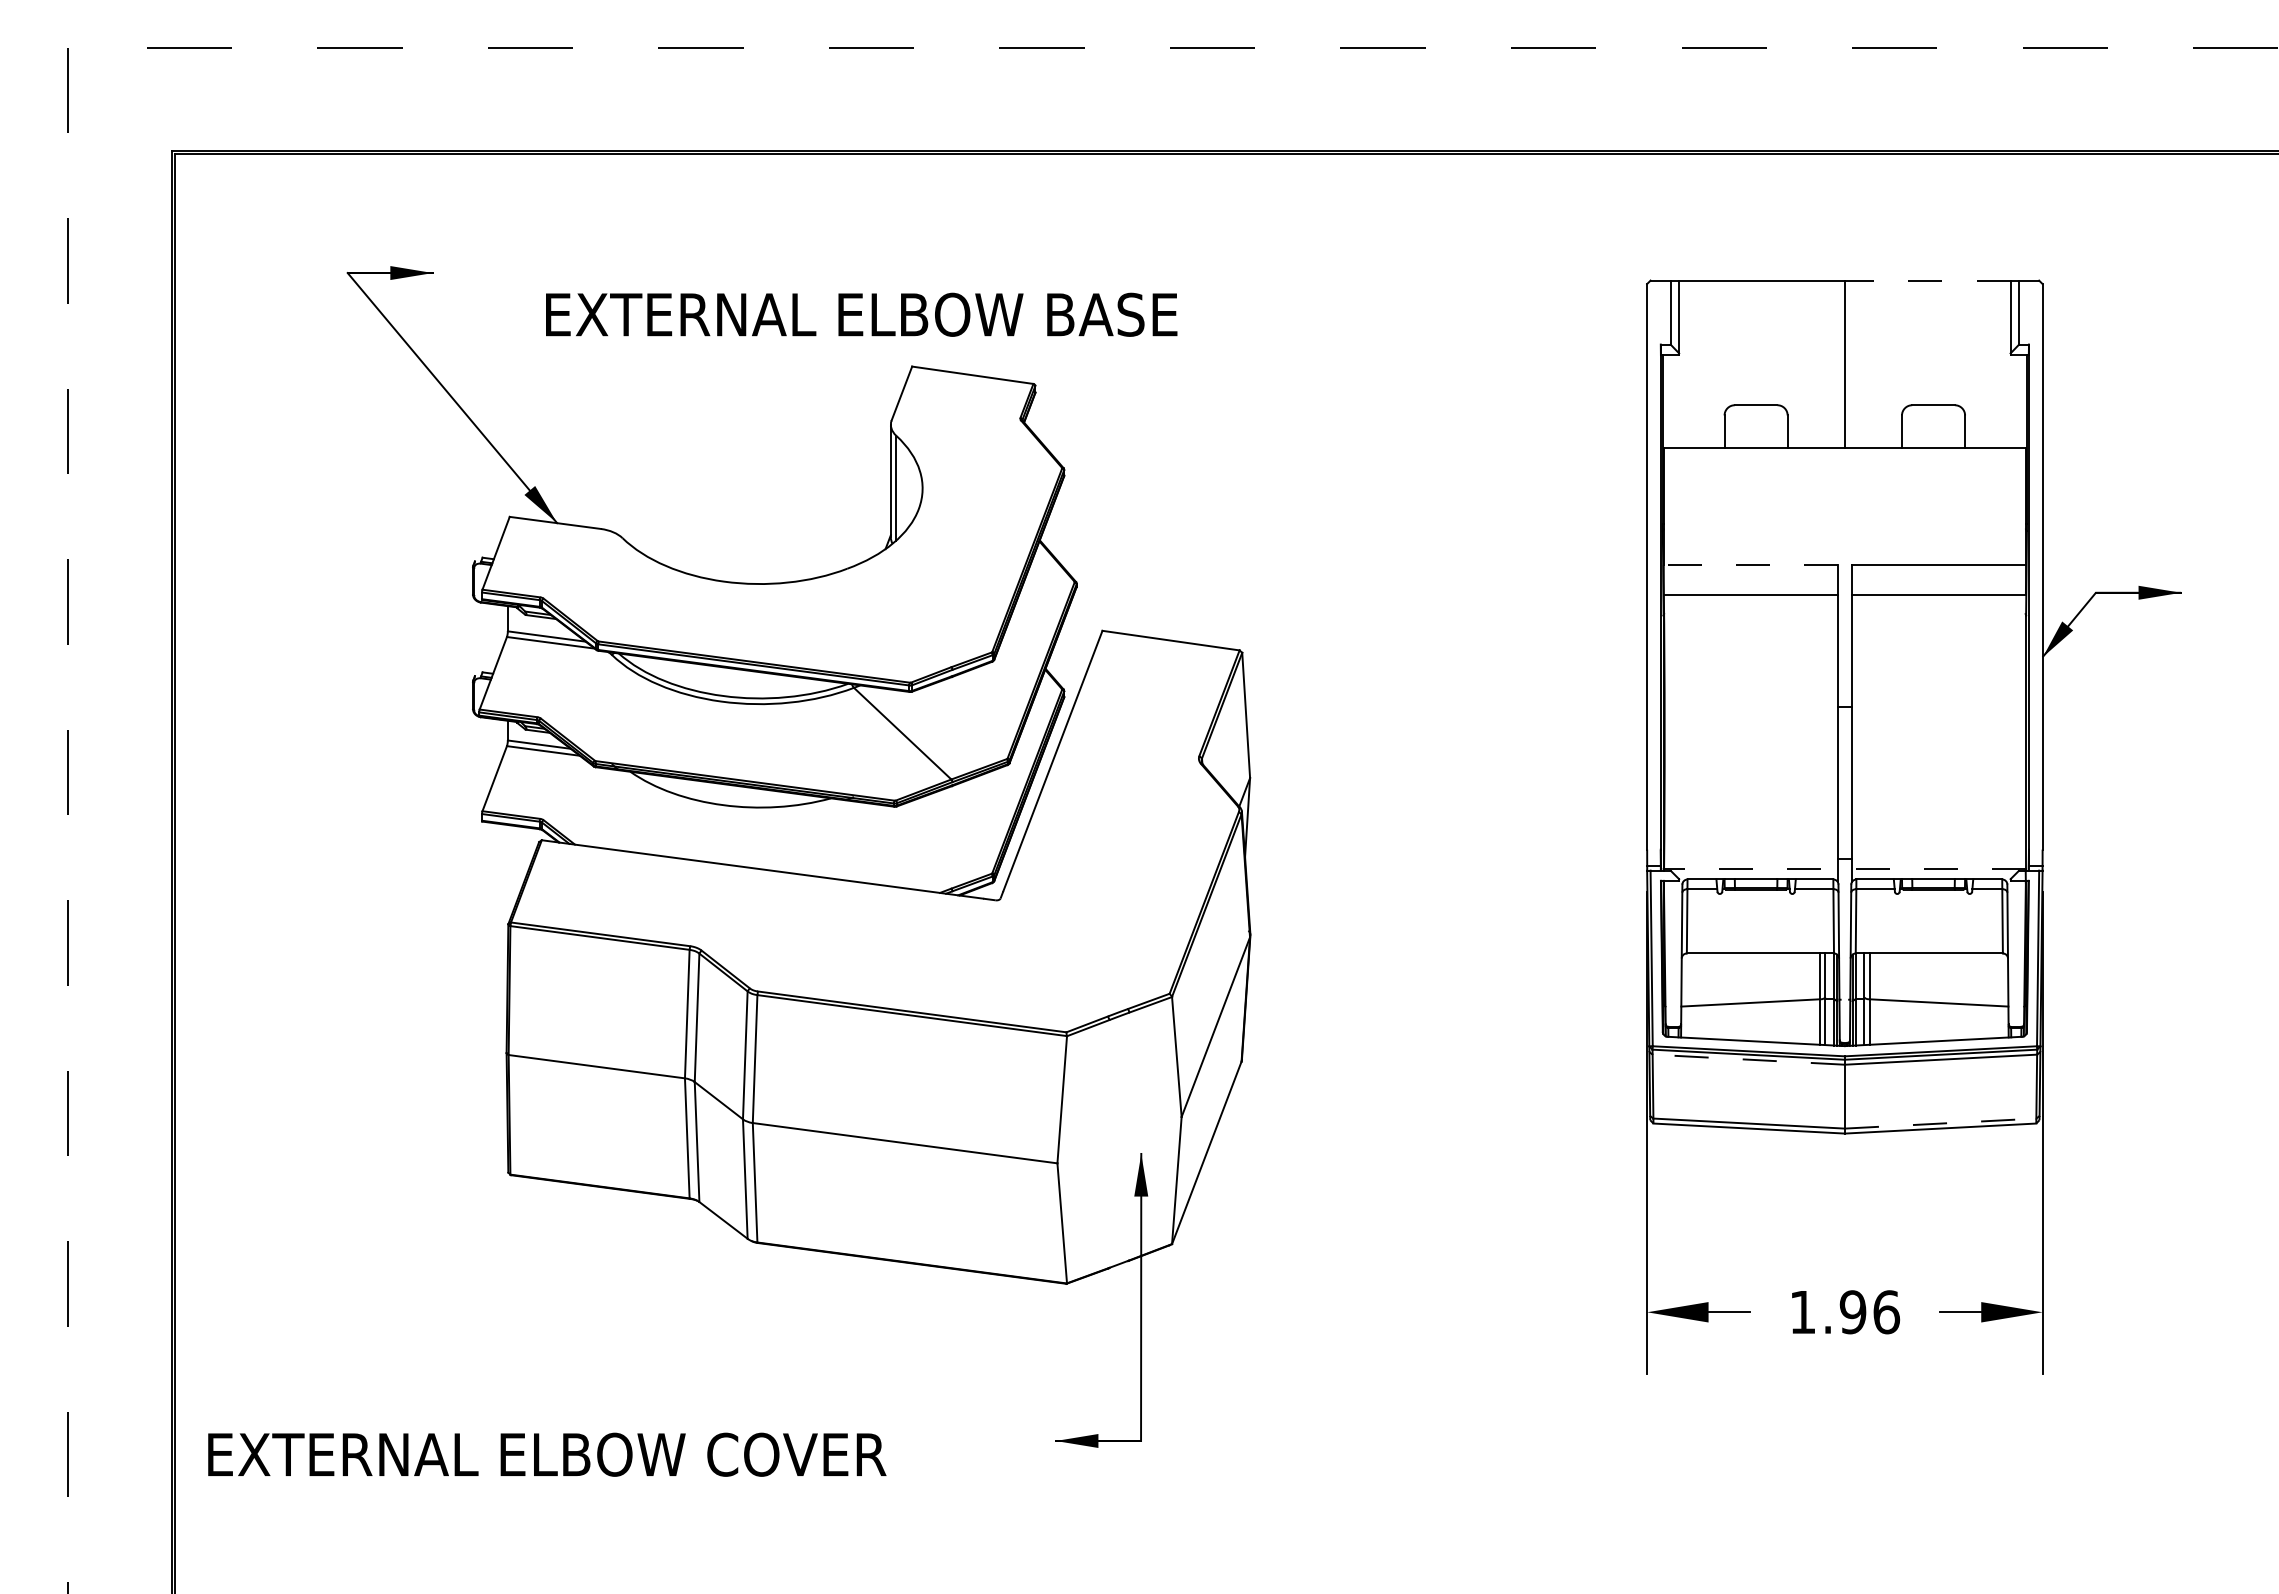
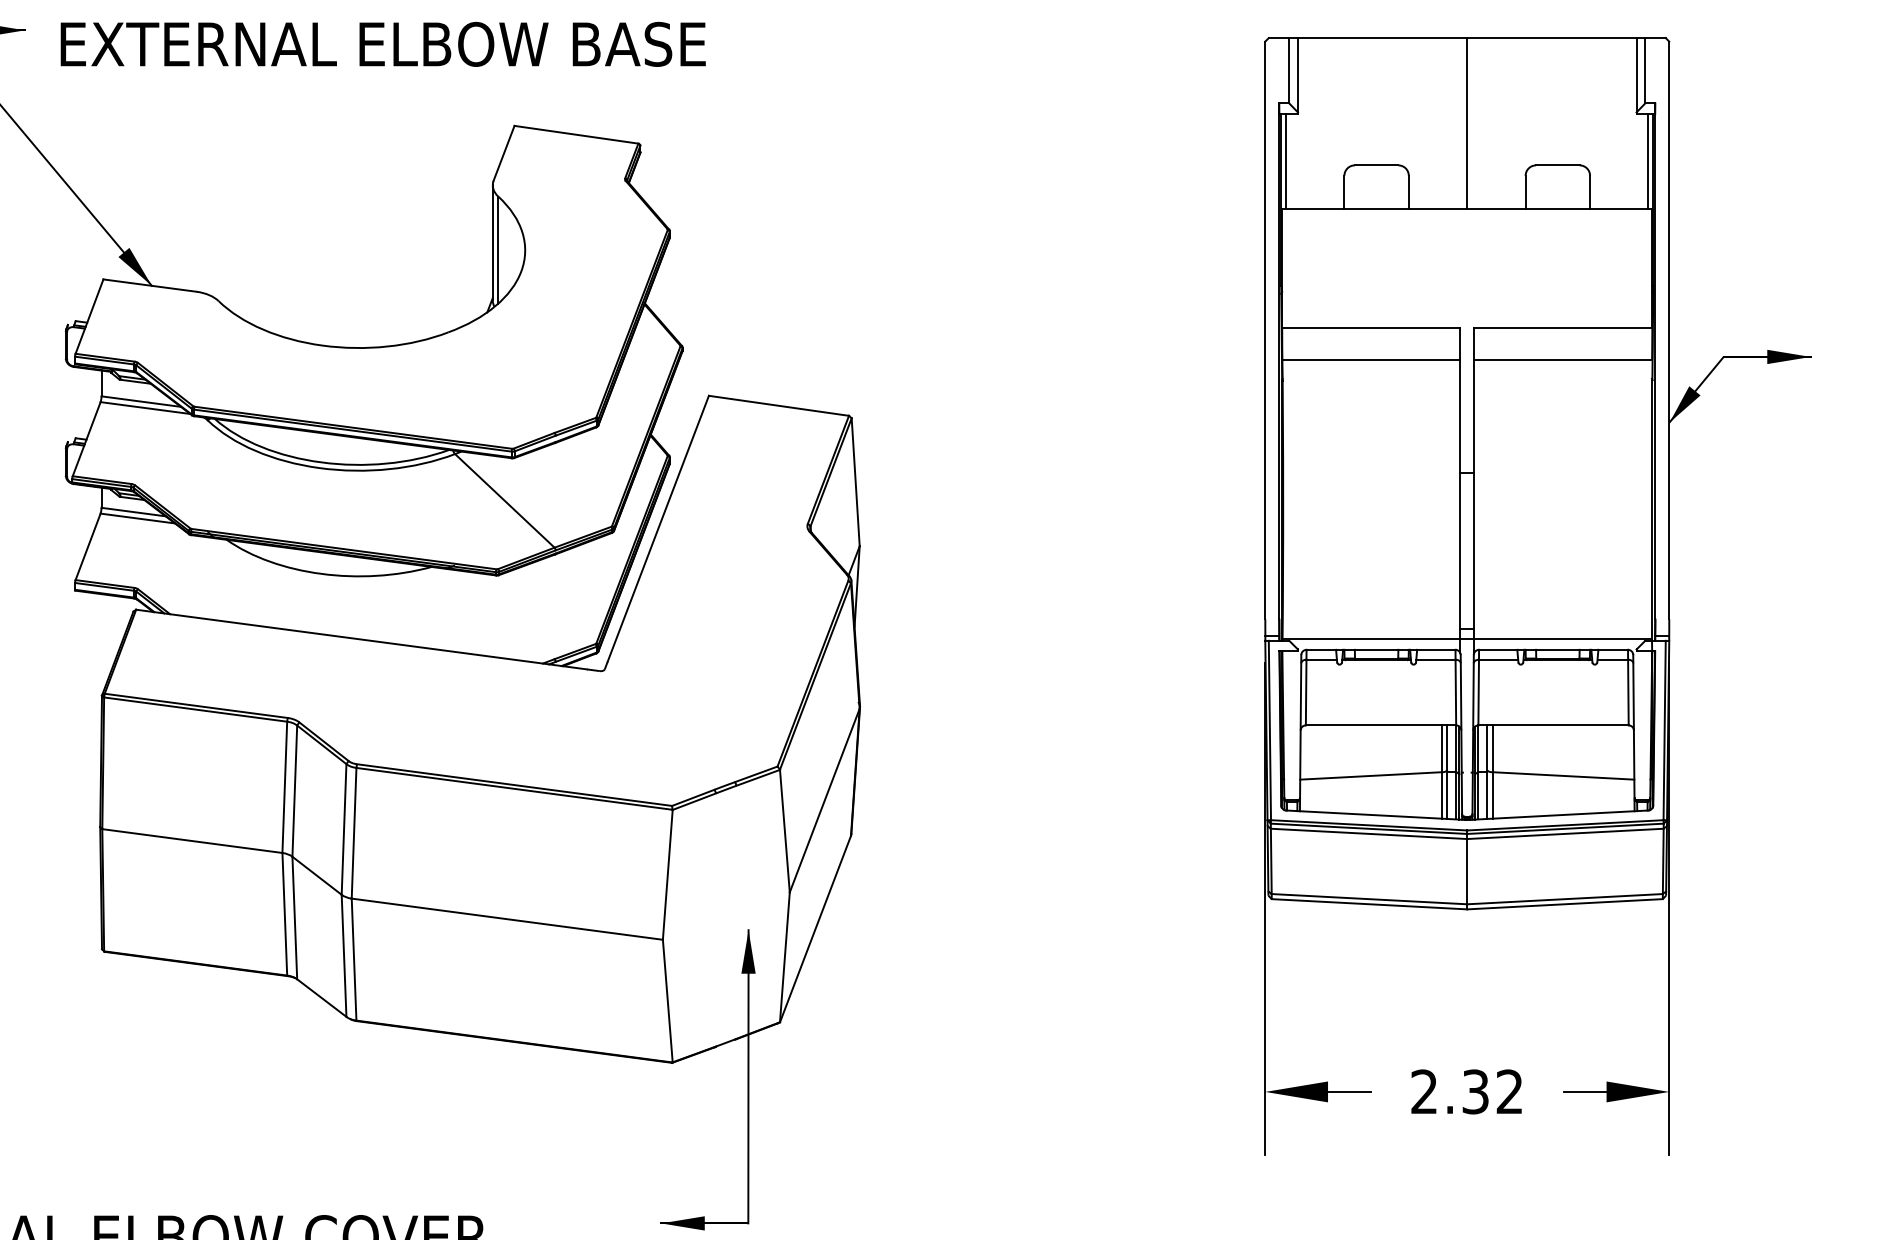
line: (1927, 280) -> (1551, 37), dashed -> solid
text: (861, 314) -> (383, 44), moved
line: (1667, 401) -> (1286, 161), added
line: (2022, 401) -> (1648, 161), added
line: (1750, 564) -> (1370, 328), dashed -> solid
line: (1844, 868) -> (1466, 638), dashed -> solid
line: (1748, 1059) -> (1368, 833), dashed -> solid
line: (1940, 1123) -> (1564, 899), dashed -> solid
text: (1845, 1312) -> (1467, 1092), 1.96 -> 2.32

